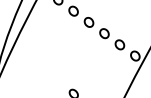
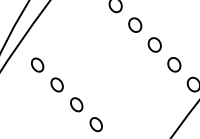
part: (42, 71) -> (56, 84), added

